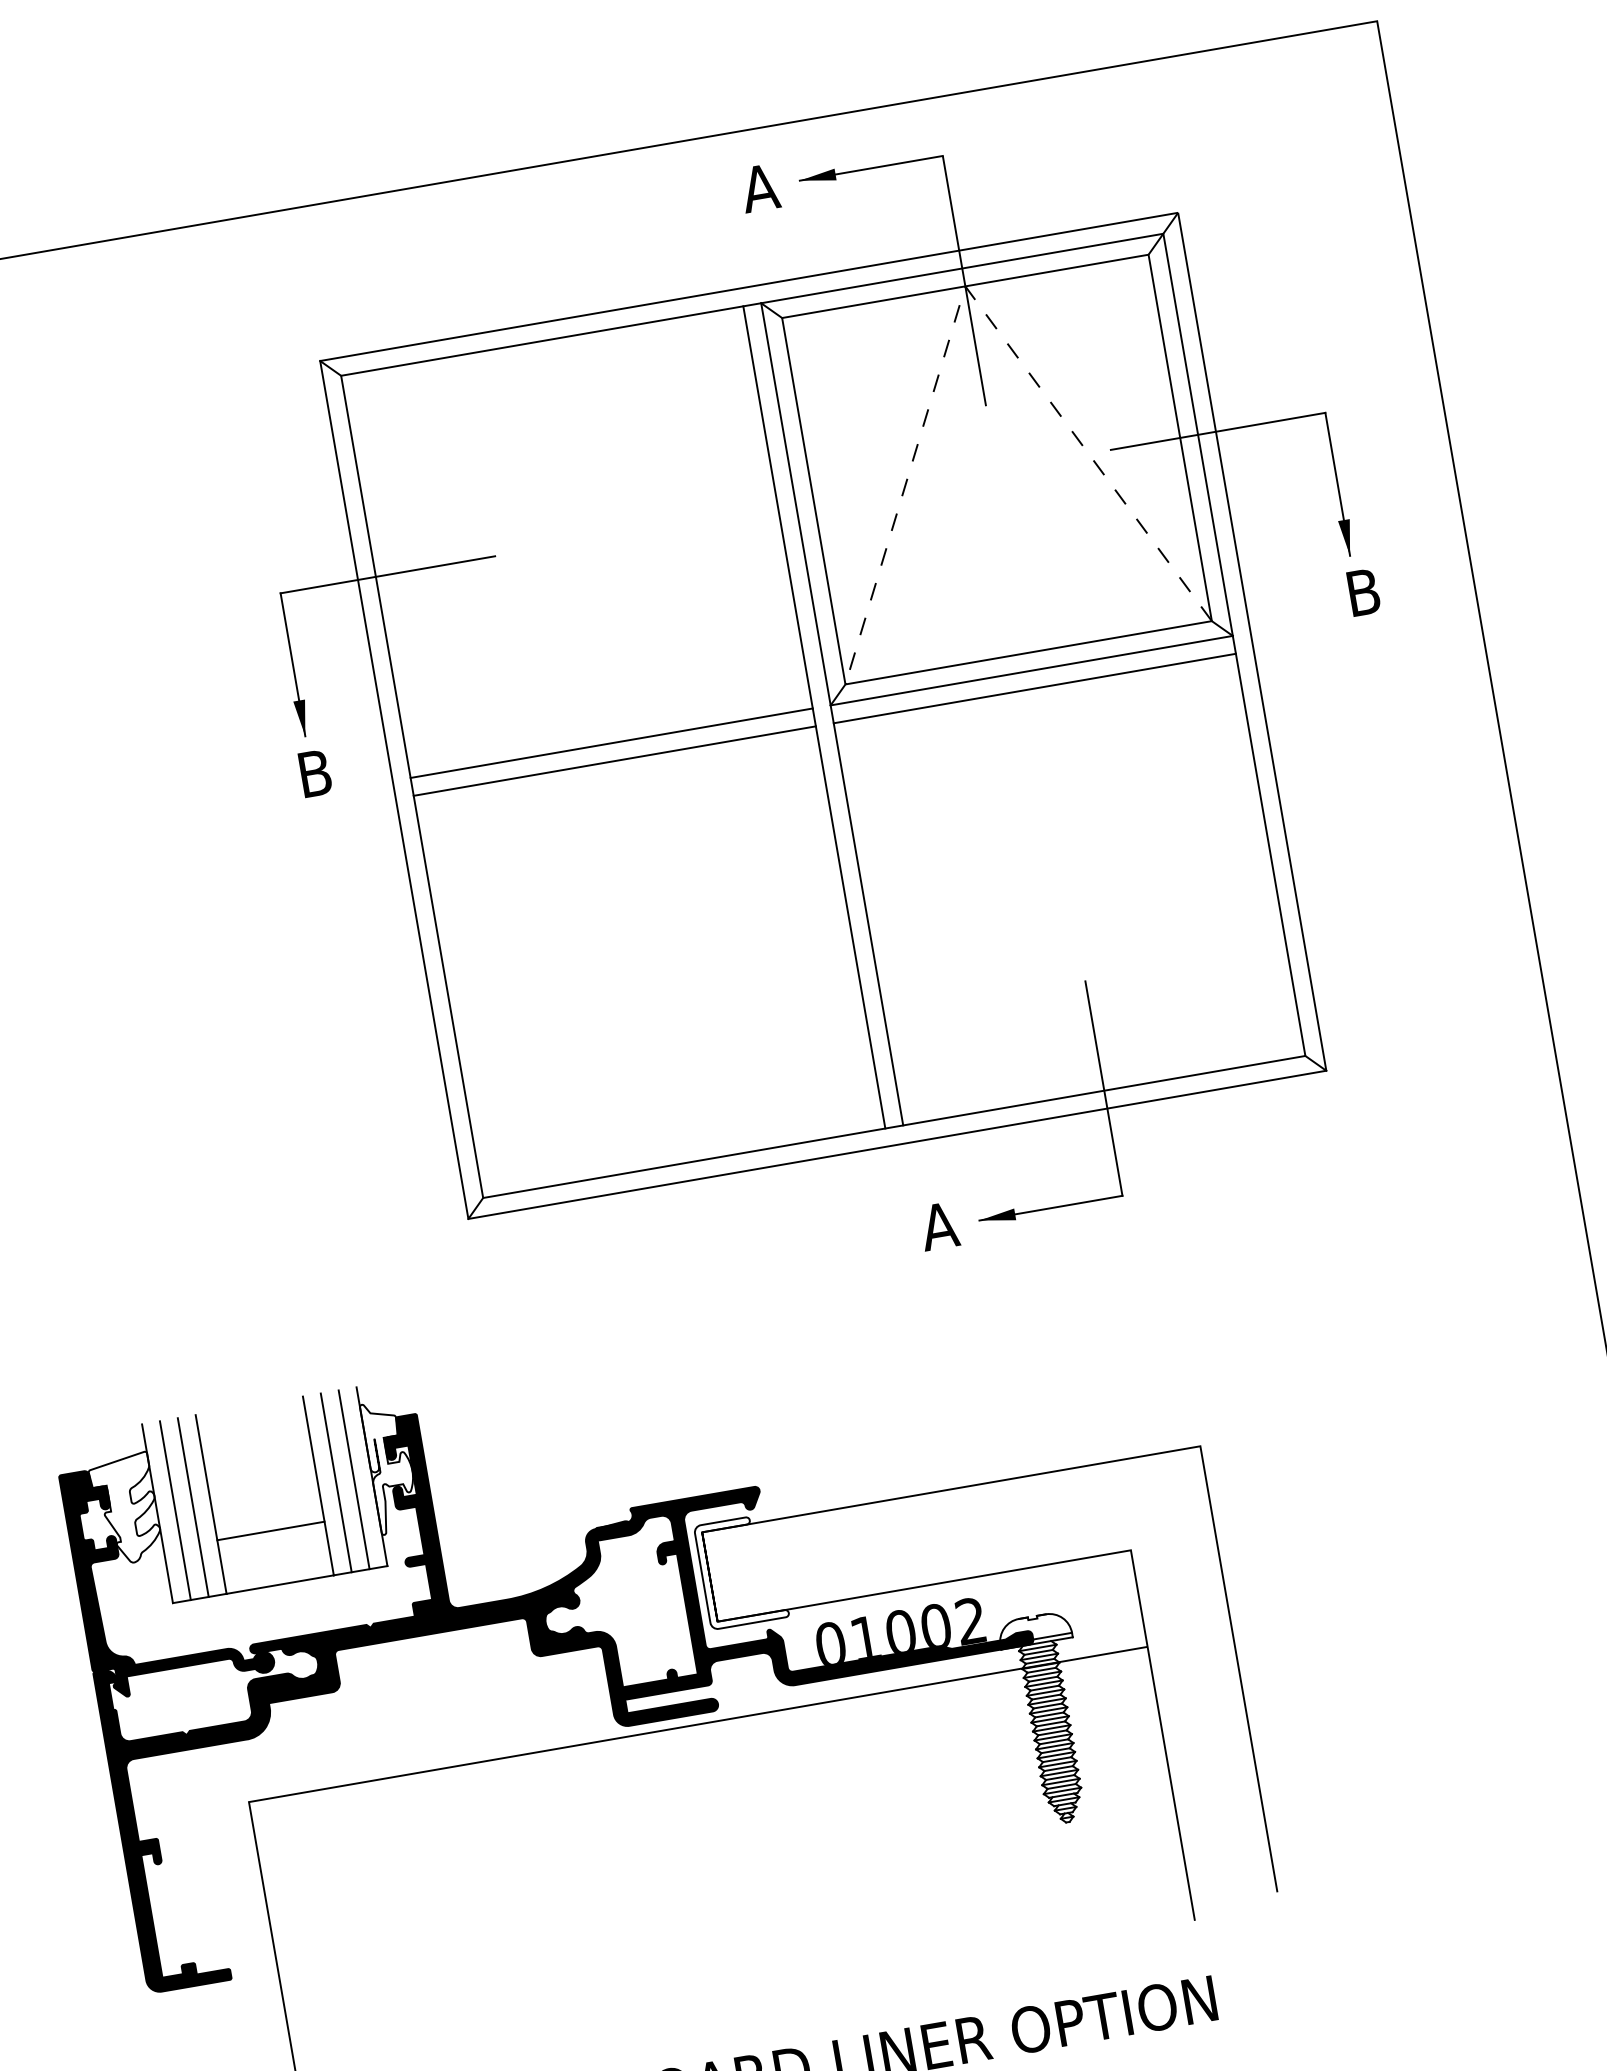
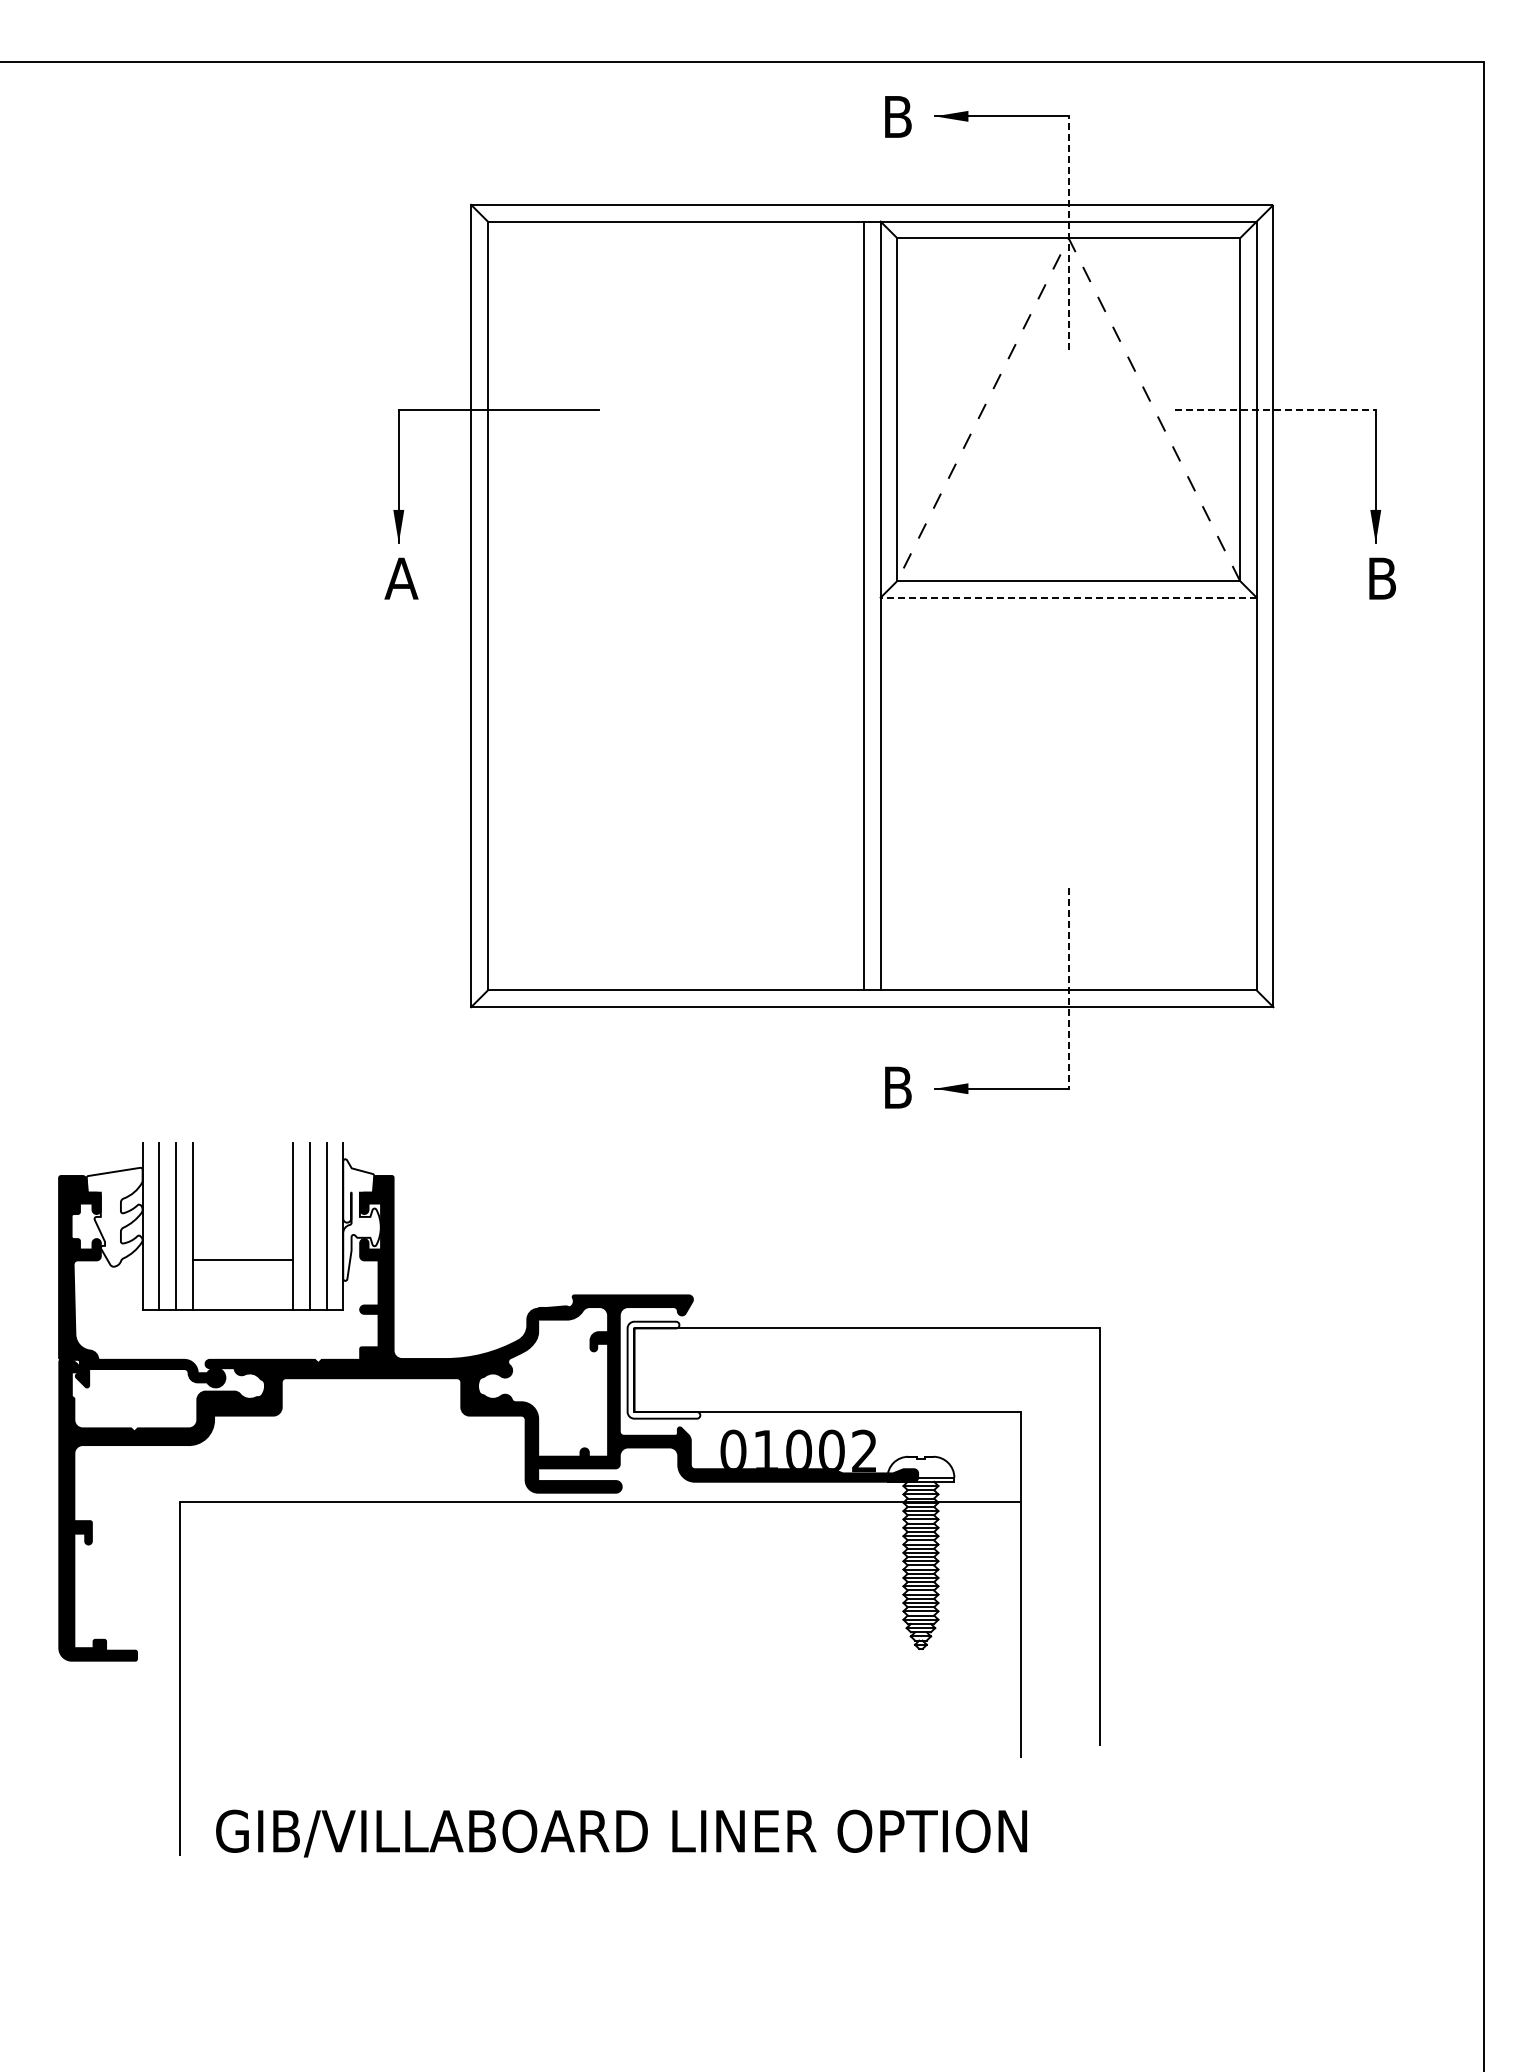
text: (759, 187) -> (897, 116), A -> B
line: (964, 280) -> (1068, 232), solid -> dashed
line: (1218, 431) -> (1275, 409), solid -> dashed
line: (1031, 670) -> (1068, 597), solid -> dashed
line: (1034, 688) -> (1068, 614), removed
line: (611, 743) -> (675, 597), removed
line: (614, 761) -> (675, 614), removed
text: (314, 773) -> (401, 578), B -> A
line: (1103, 1089) -> (1068, 989), solid -> dashed
text: (939, 1226) -> (897, 1087), A -> B

